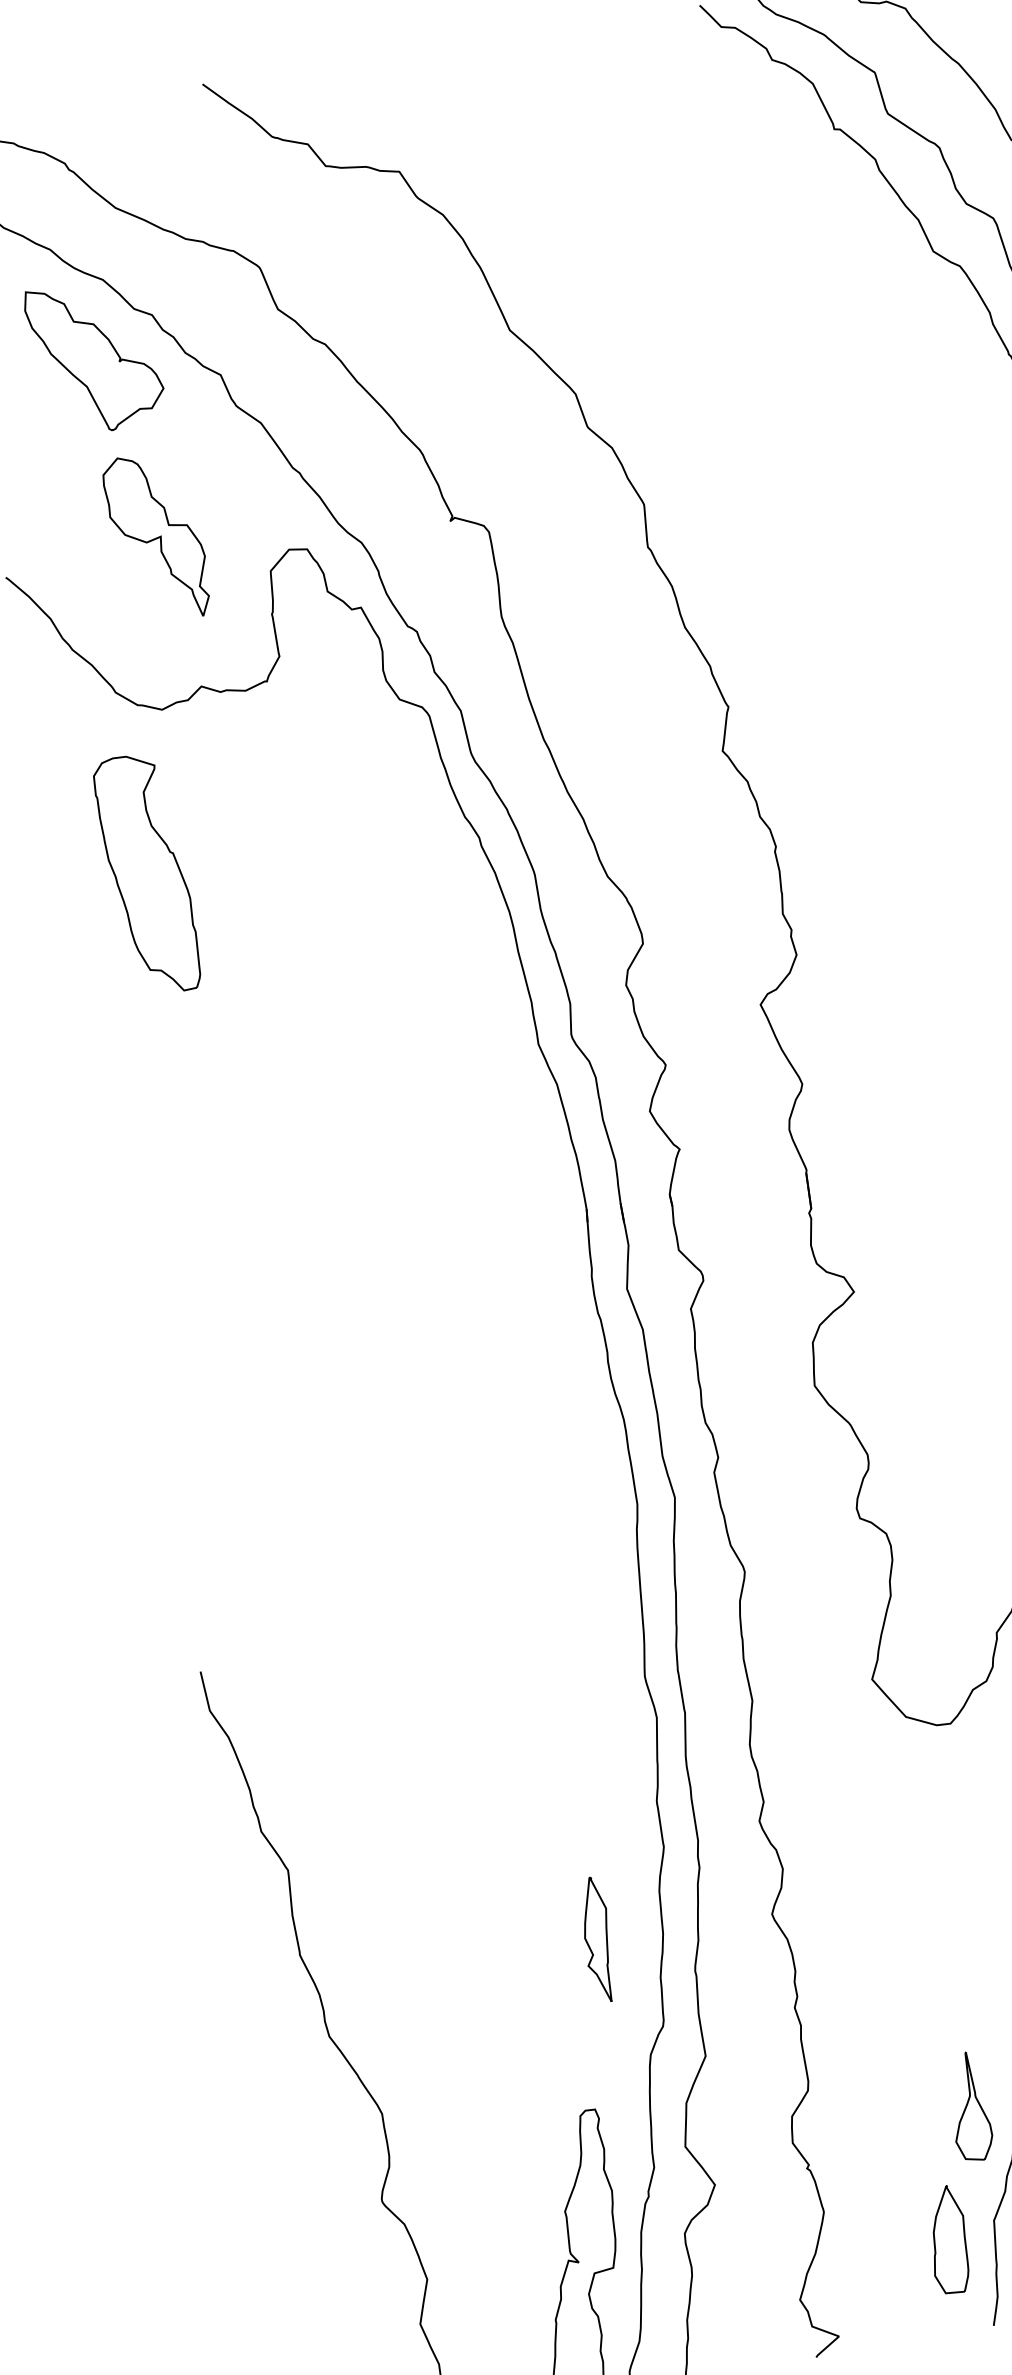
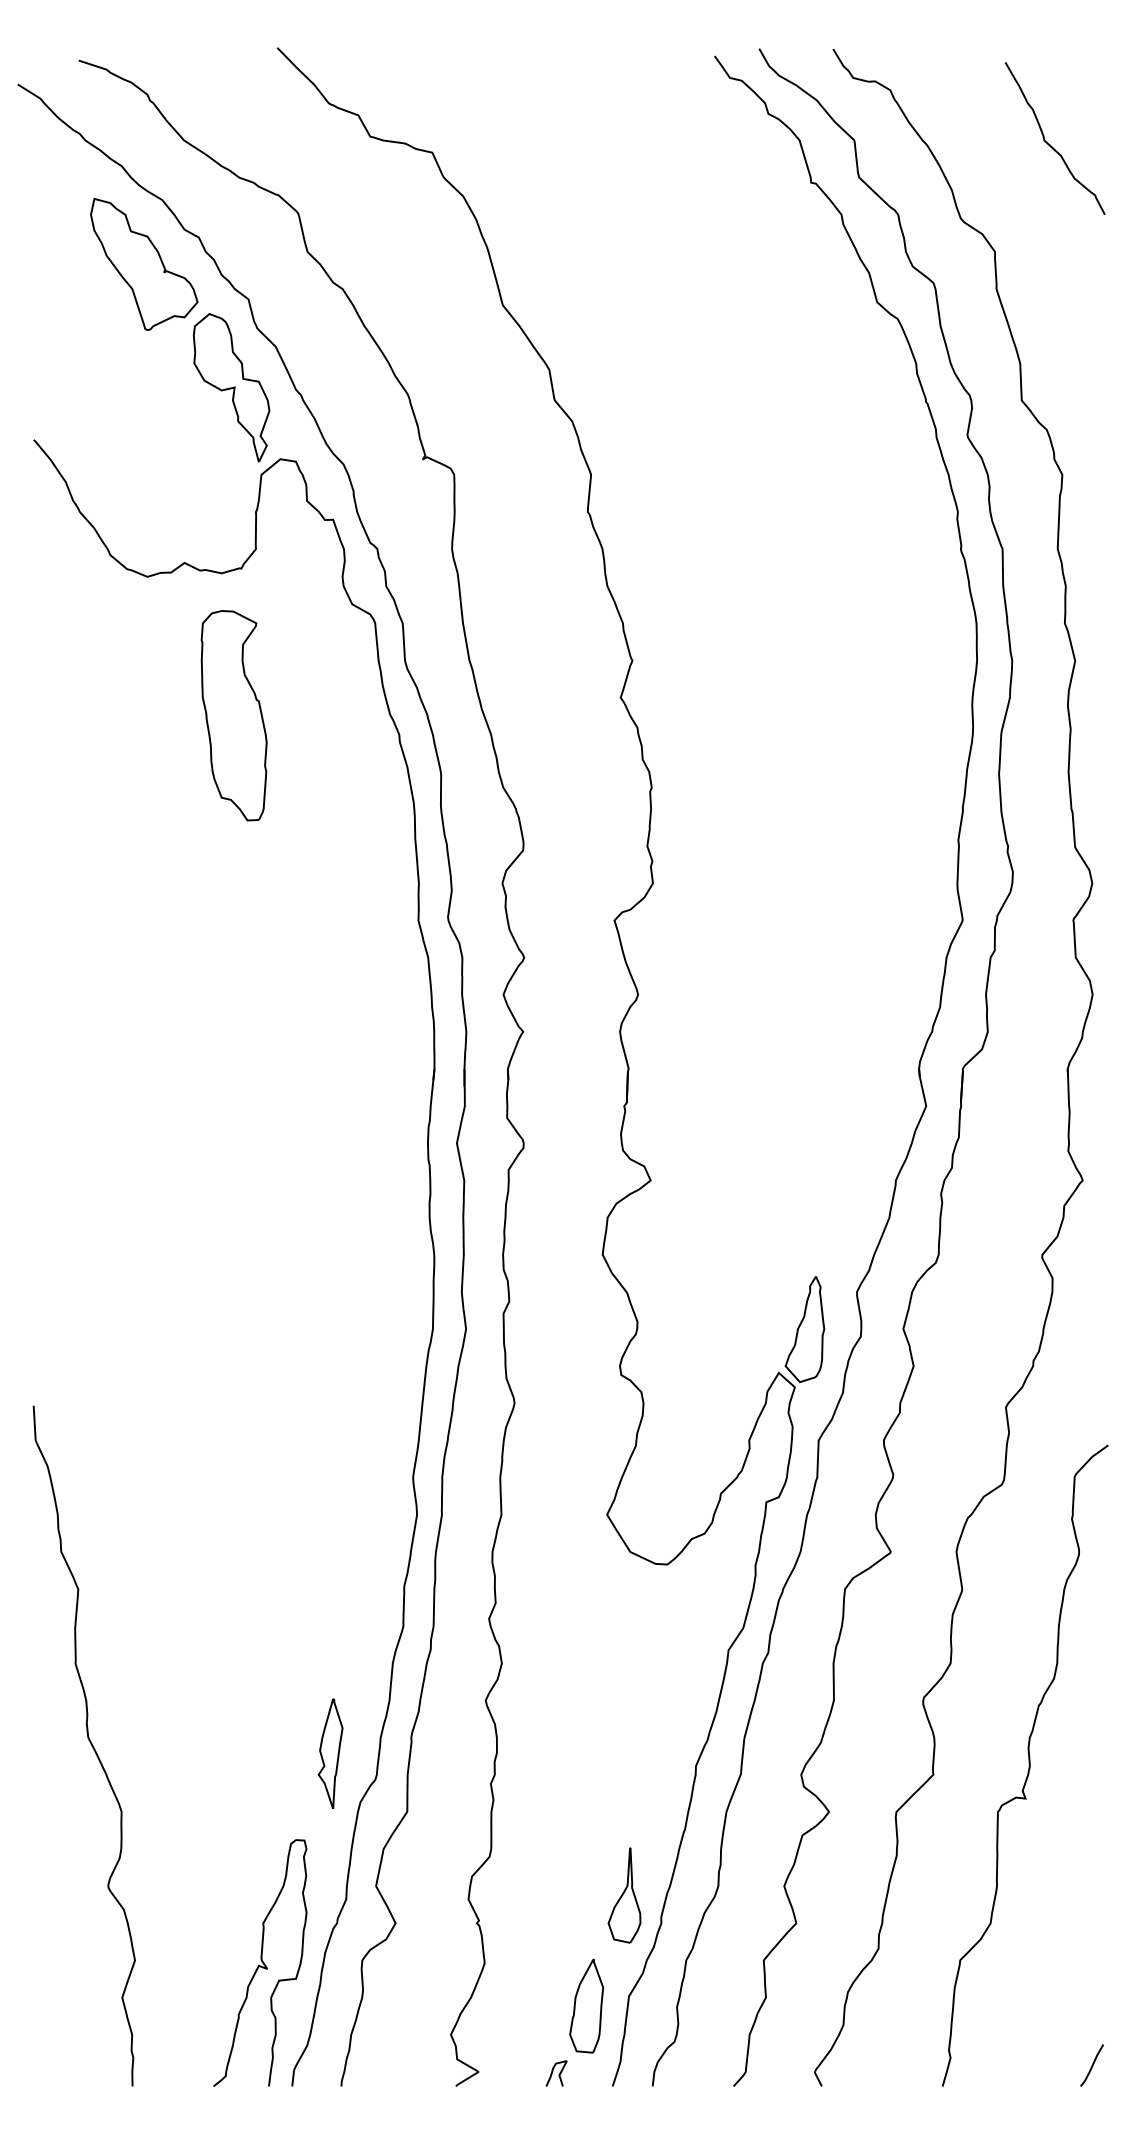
part: (157, 537) -> (231, 387), moved
part: (147, 874) -> (233, 715), moved
part: (597, 1939) -> (330, 1753), moved
curve: (929, 2323) -> (558, 2074), added

